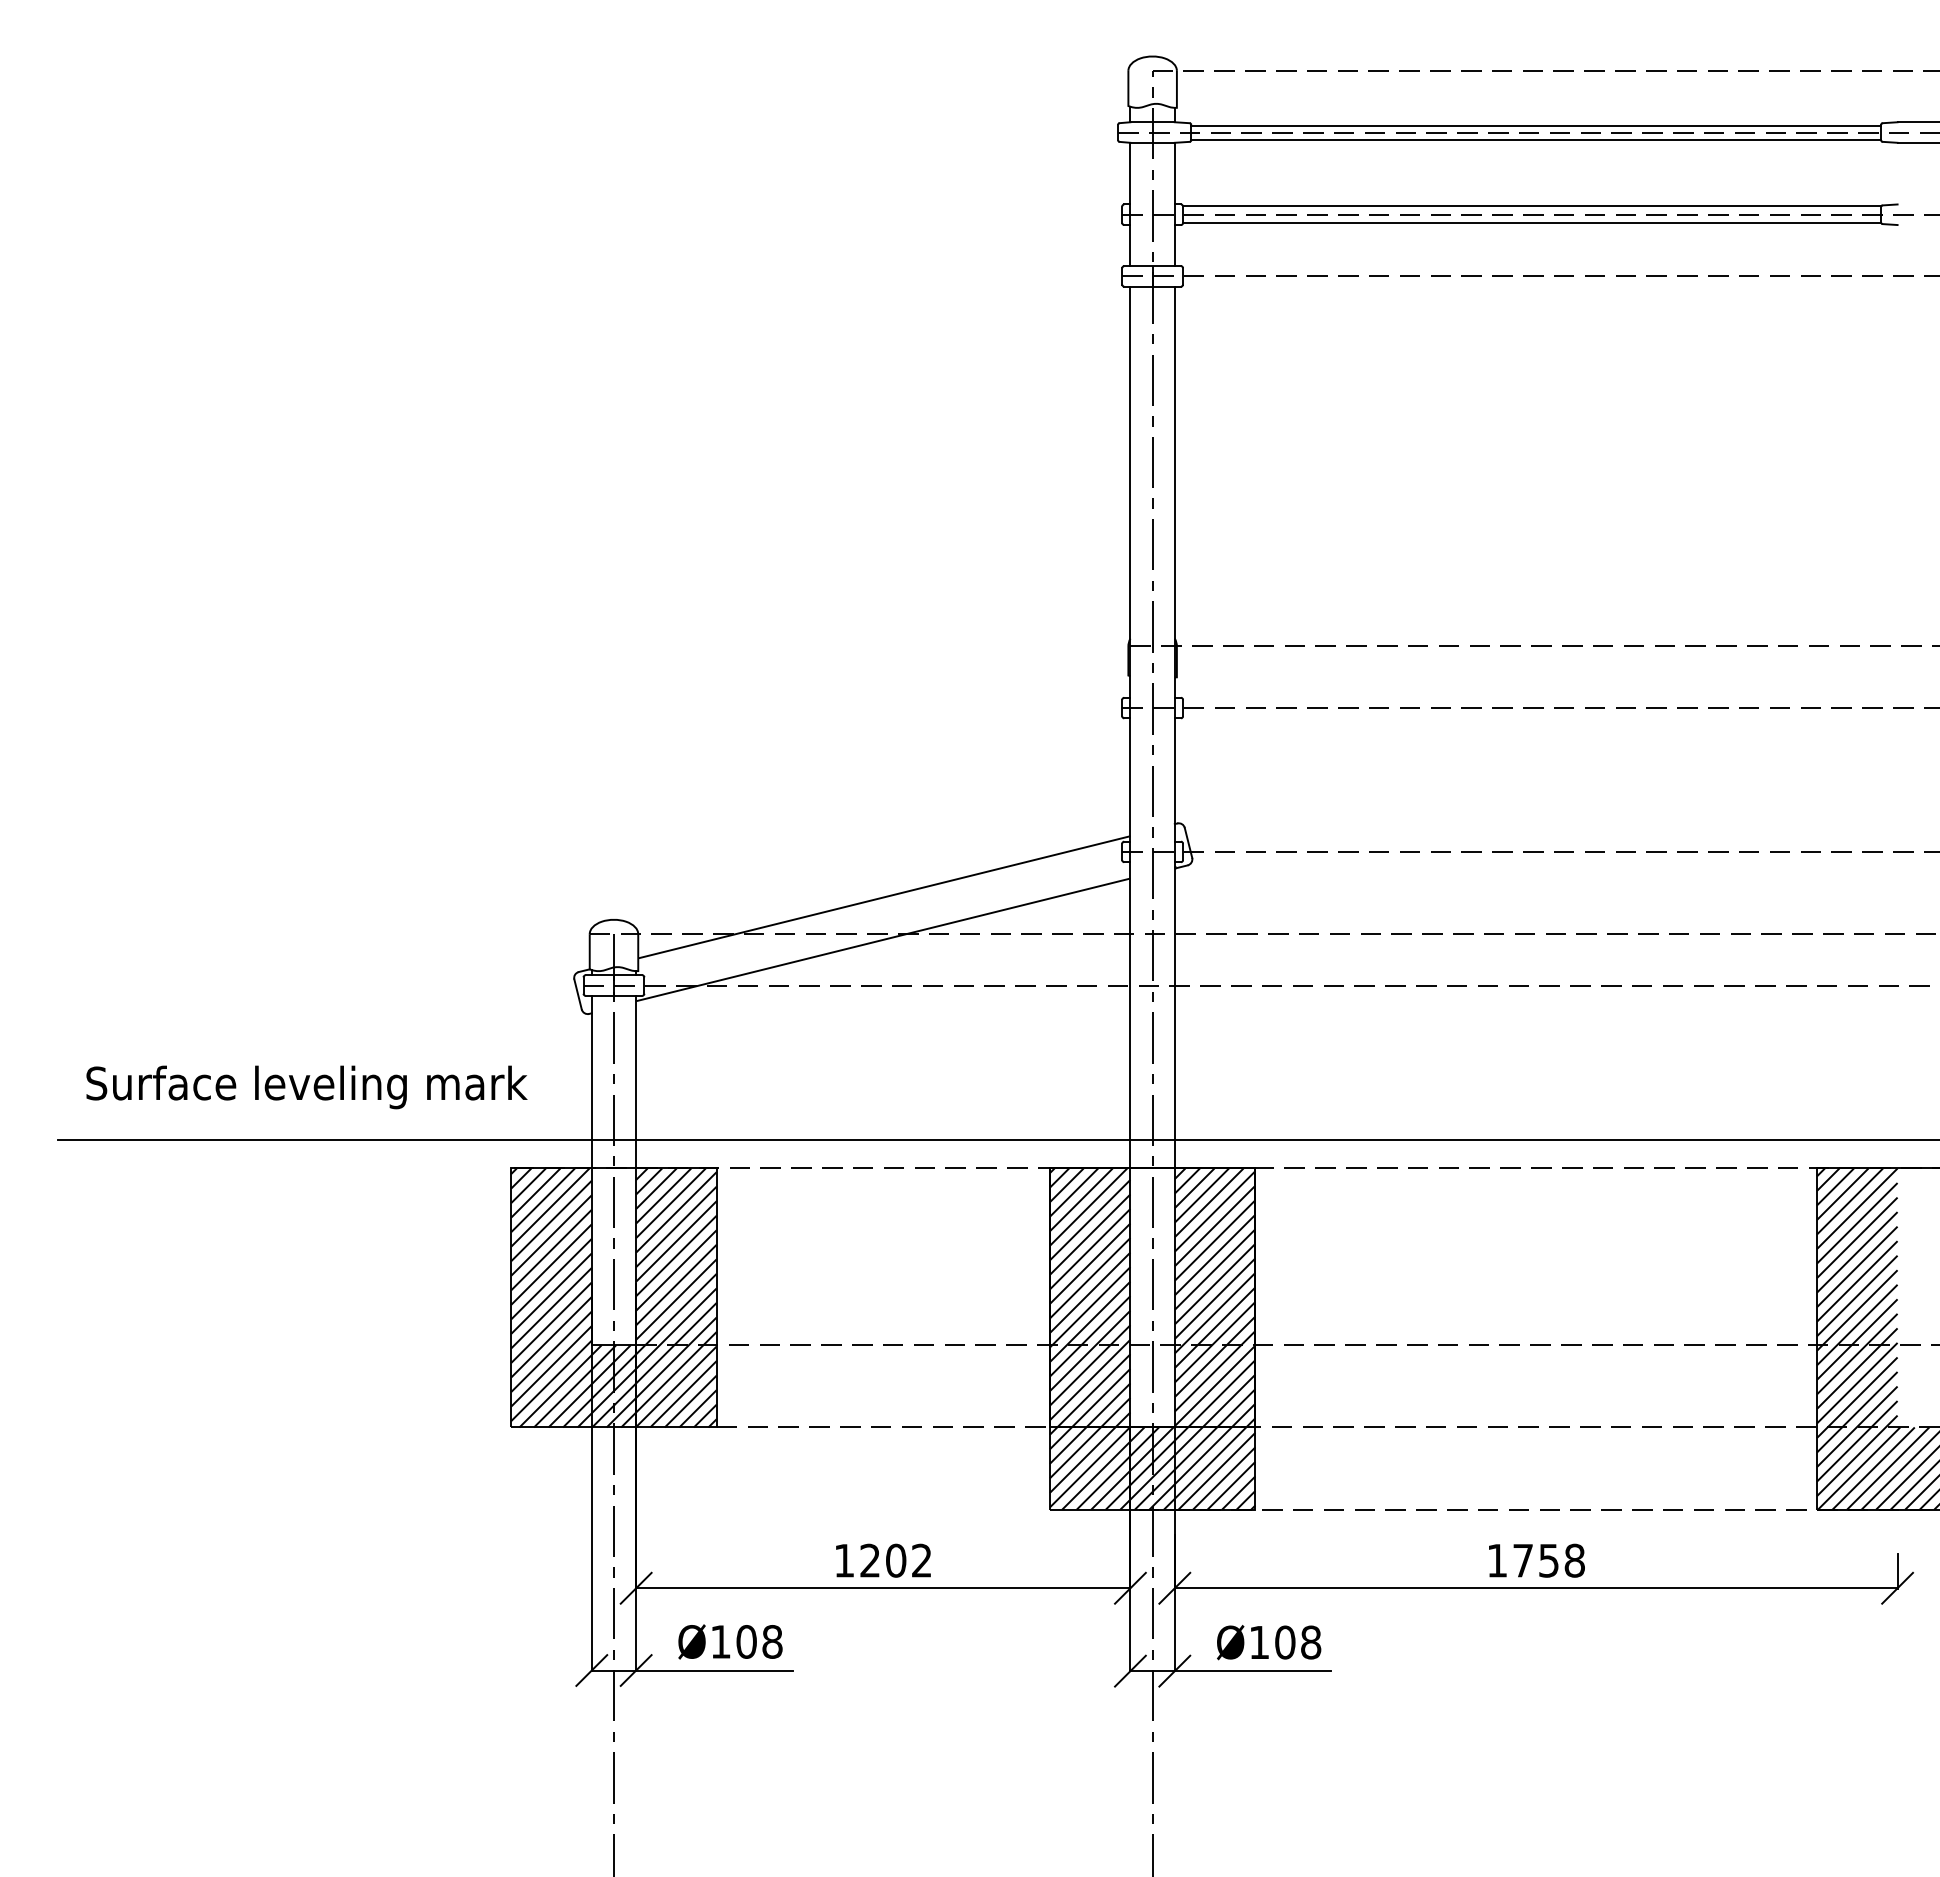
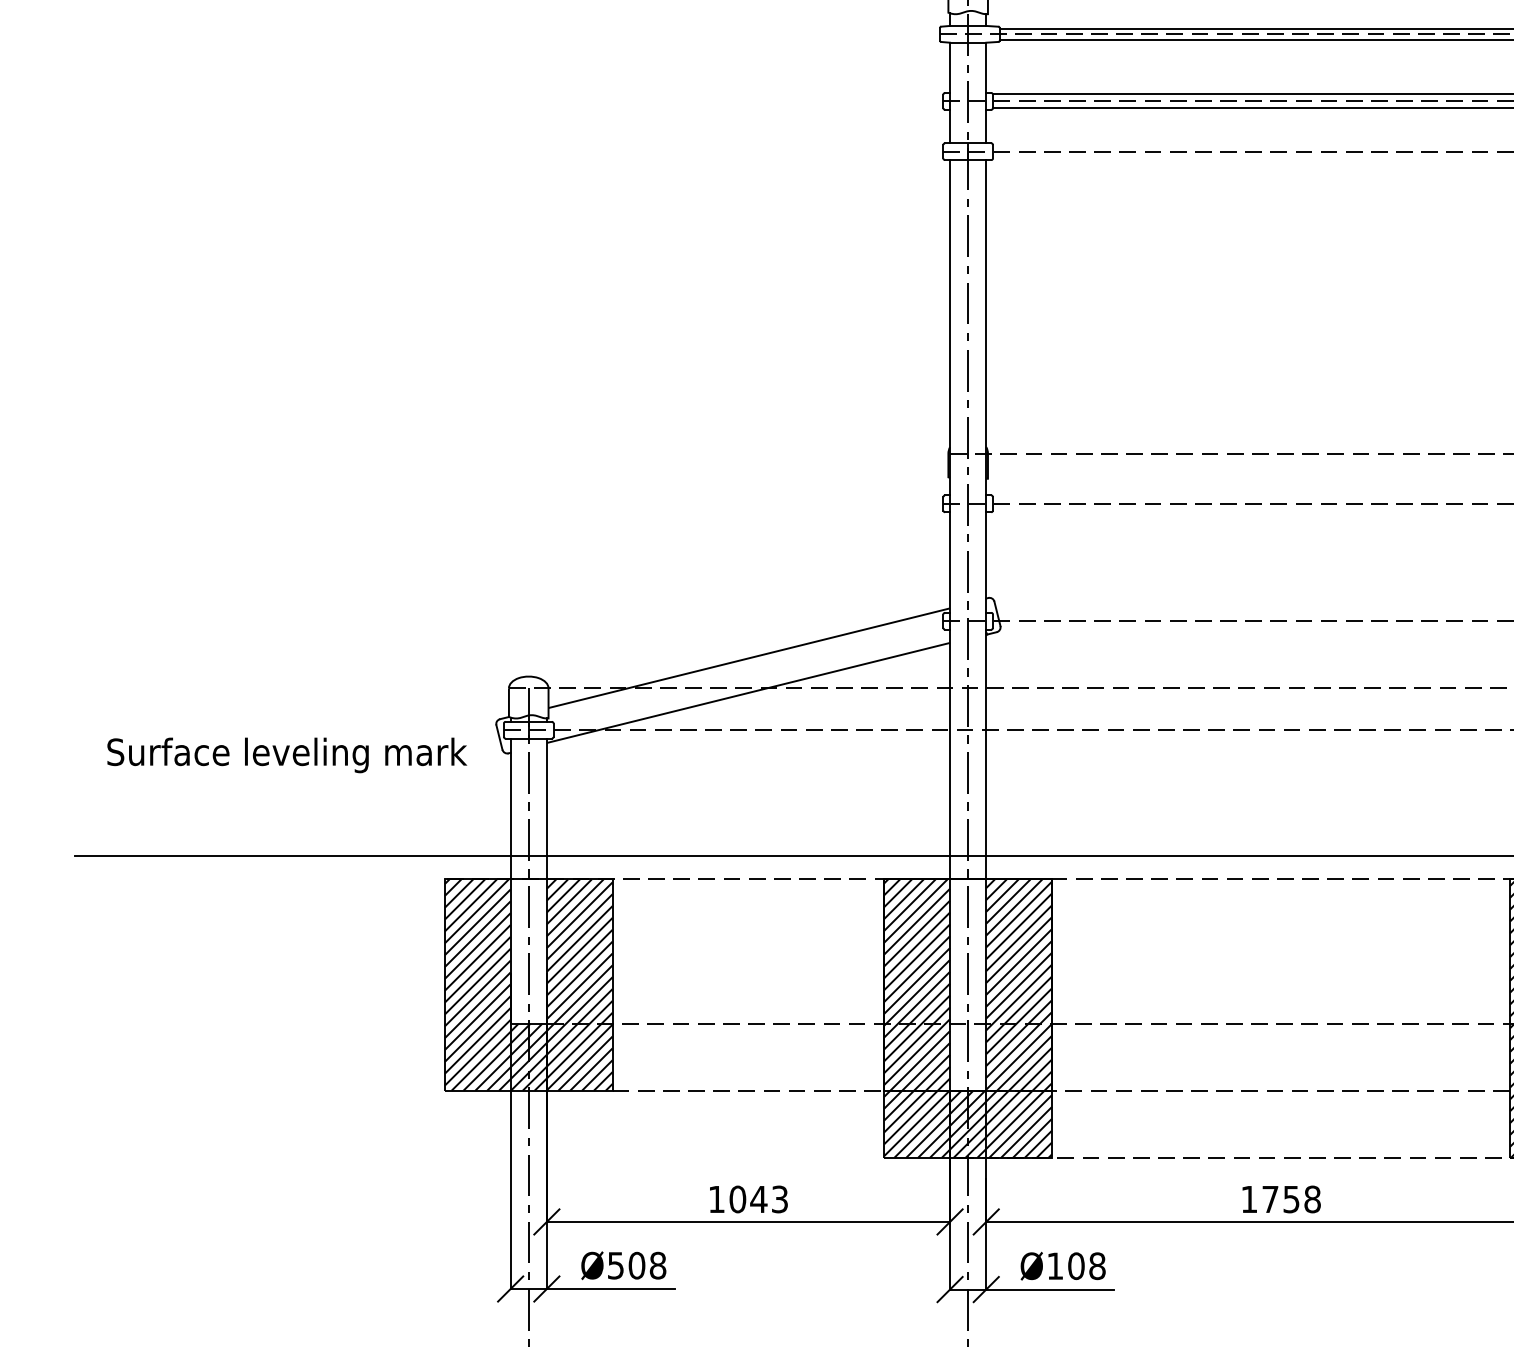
text: (306, 1087) -> (286, 755), moved
text: (895, 1560) -> (758, 1199), 1202 -> 1043
text: (720, 1641) -> (615, 1265), Ø108 -> Ø508

